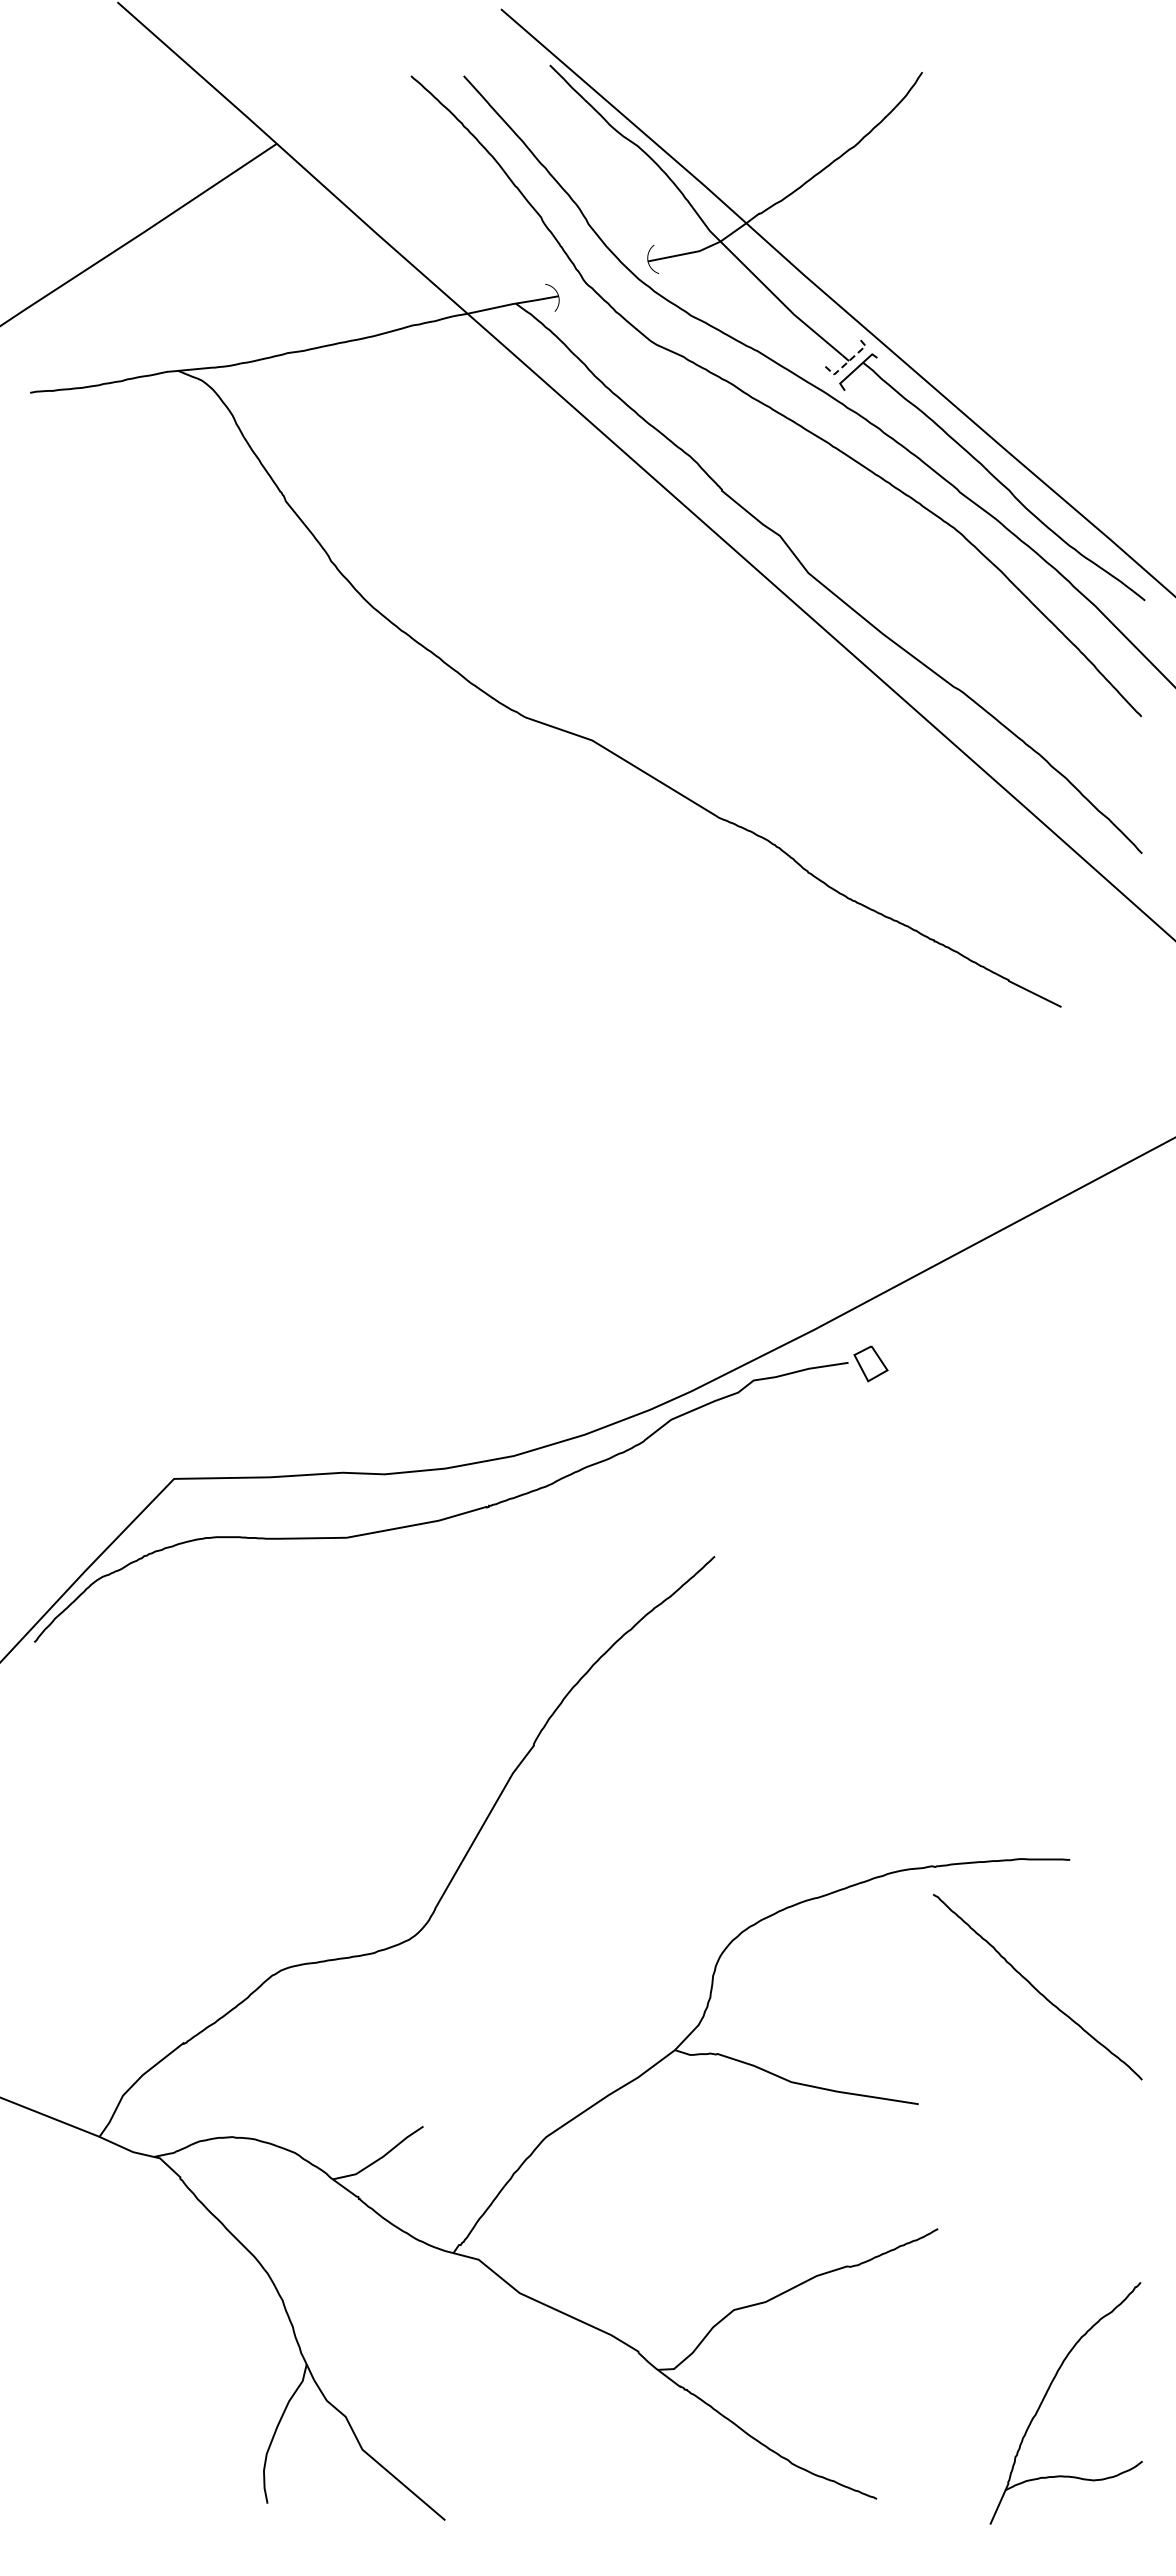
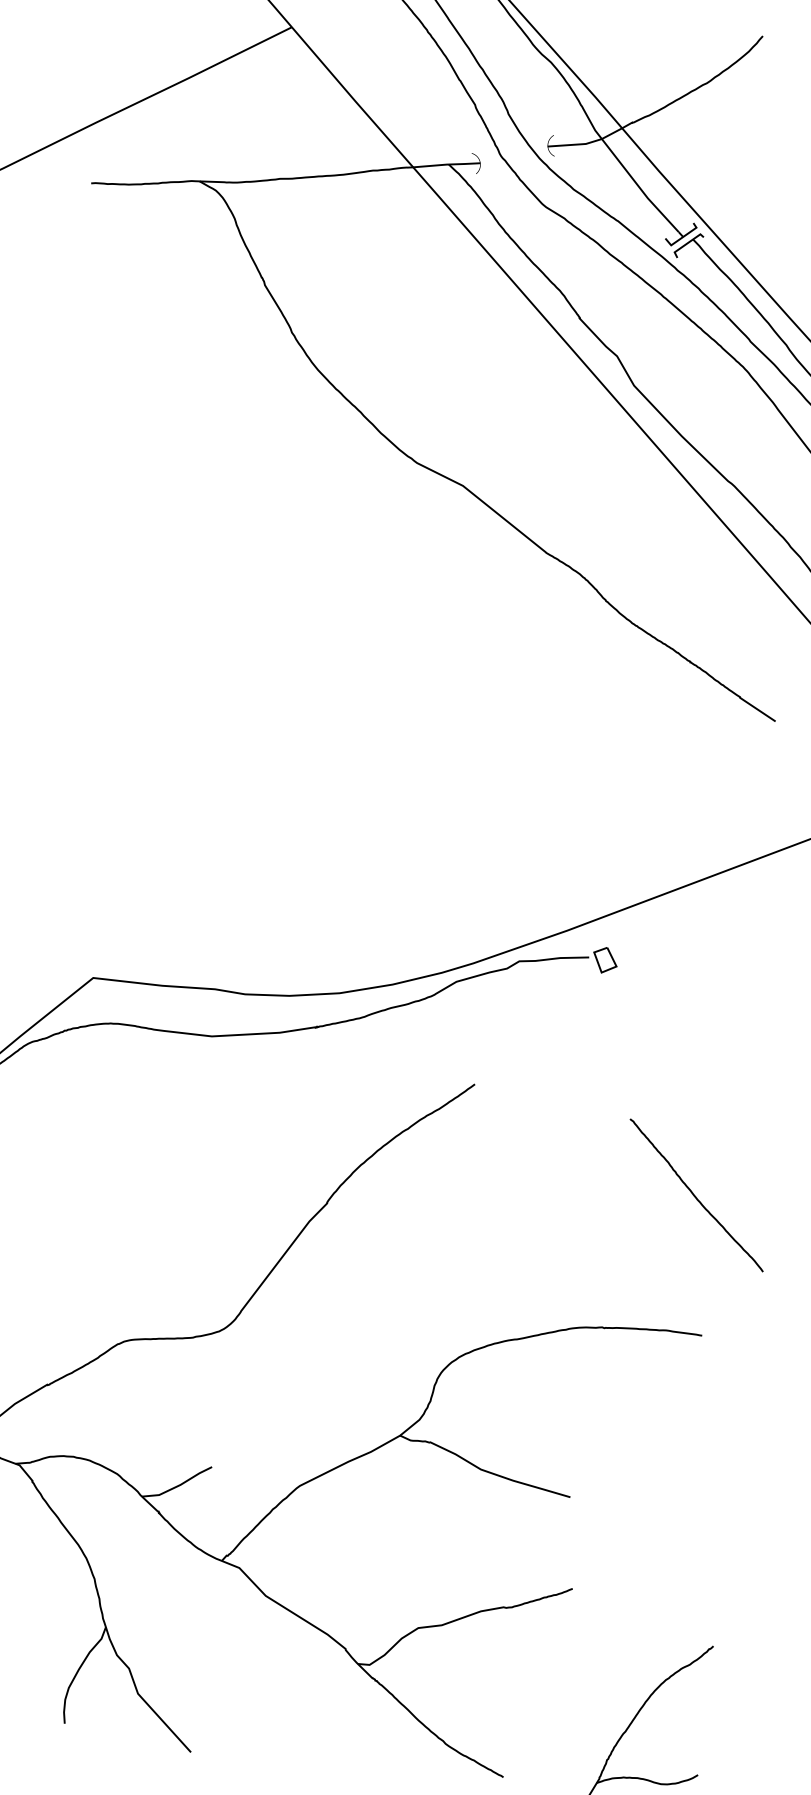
line: (848, 361) -> (682, 237), dashed -> solid
curve: (1036, 1988) -> (695, 1196), moved

